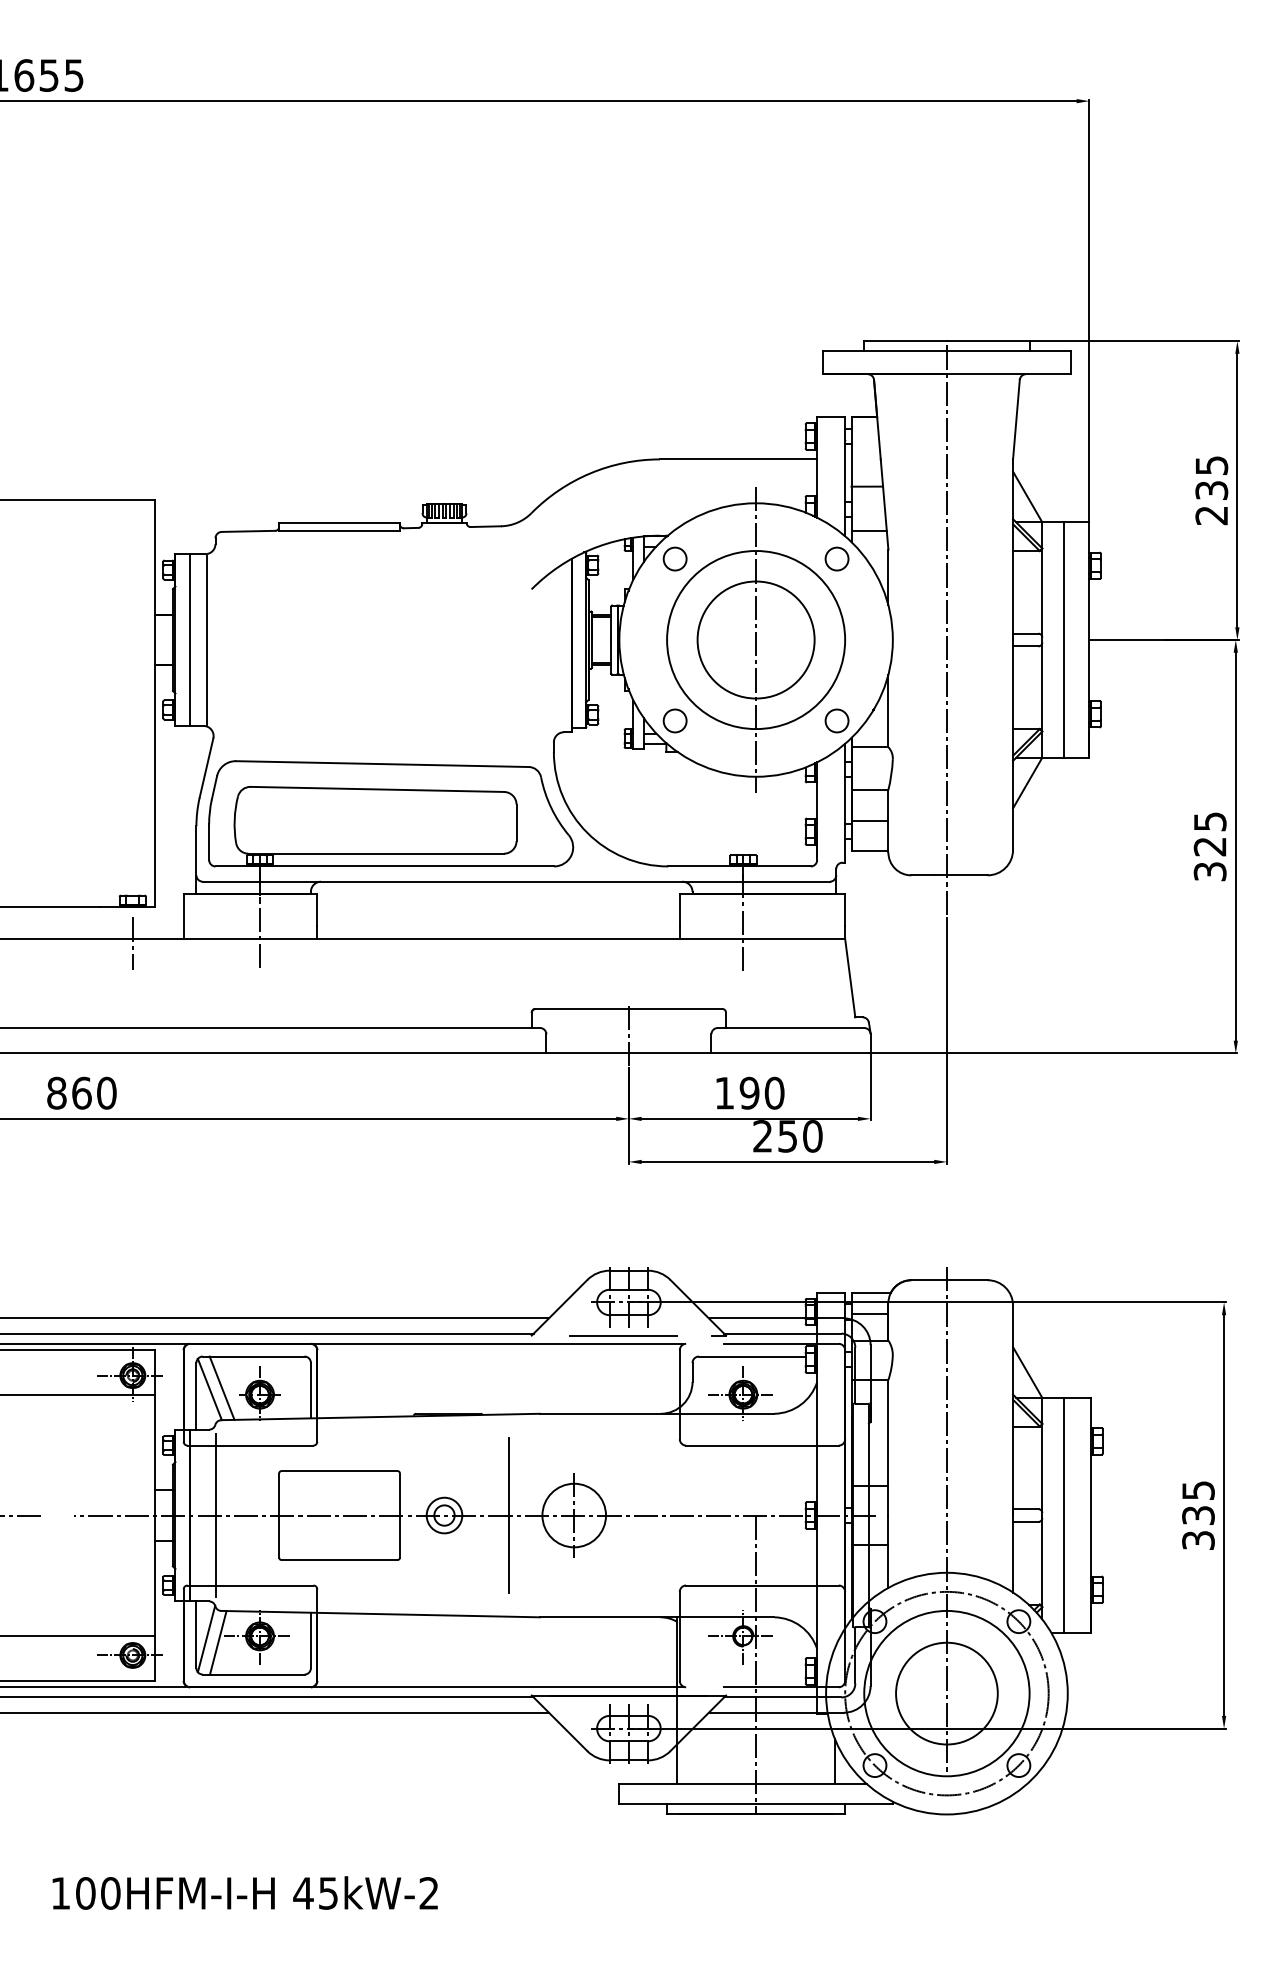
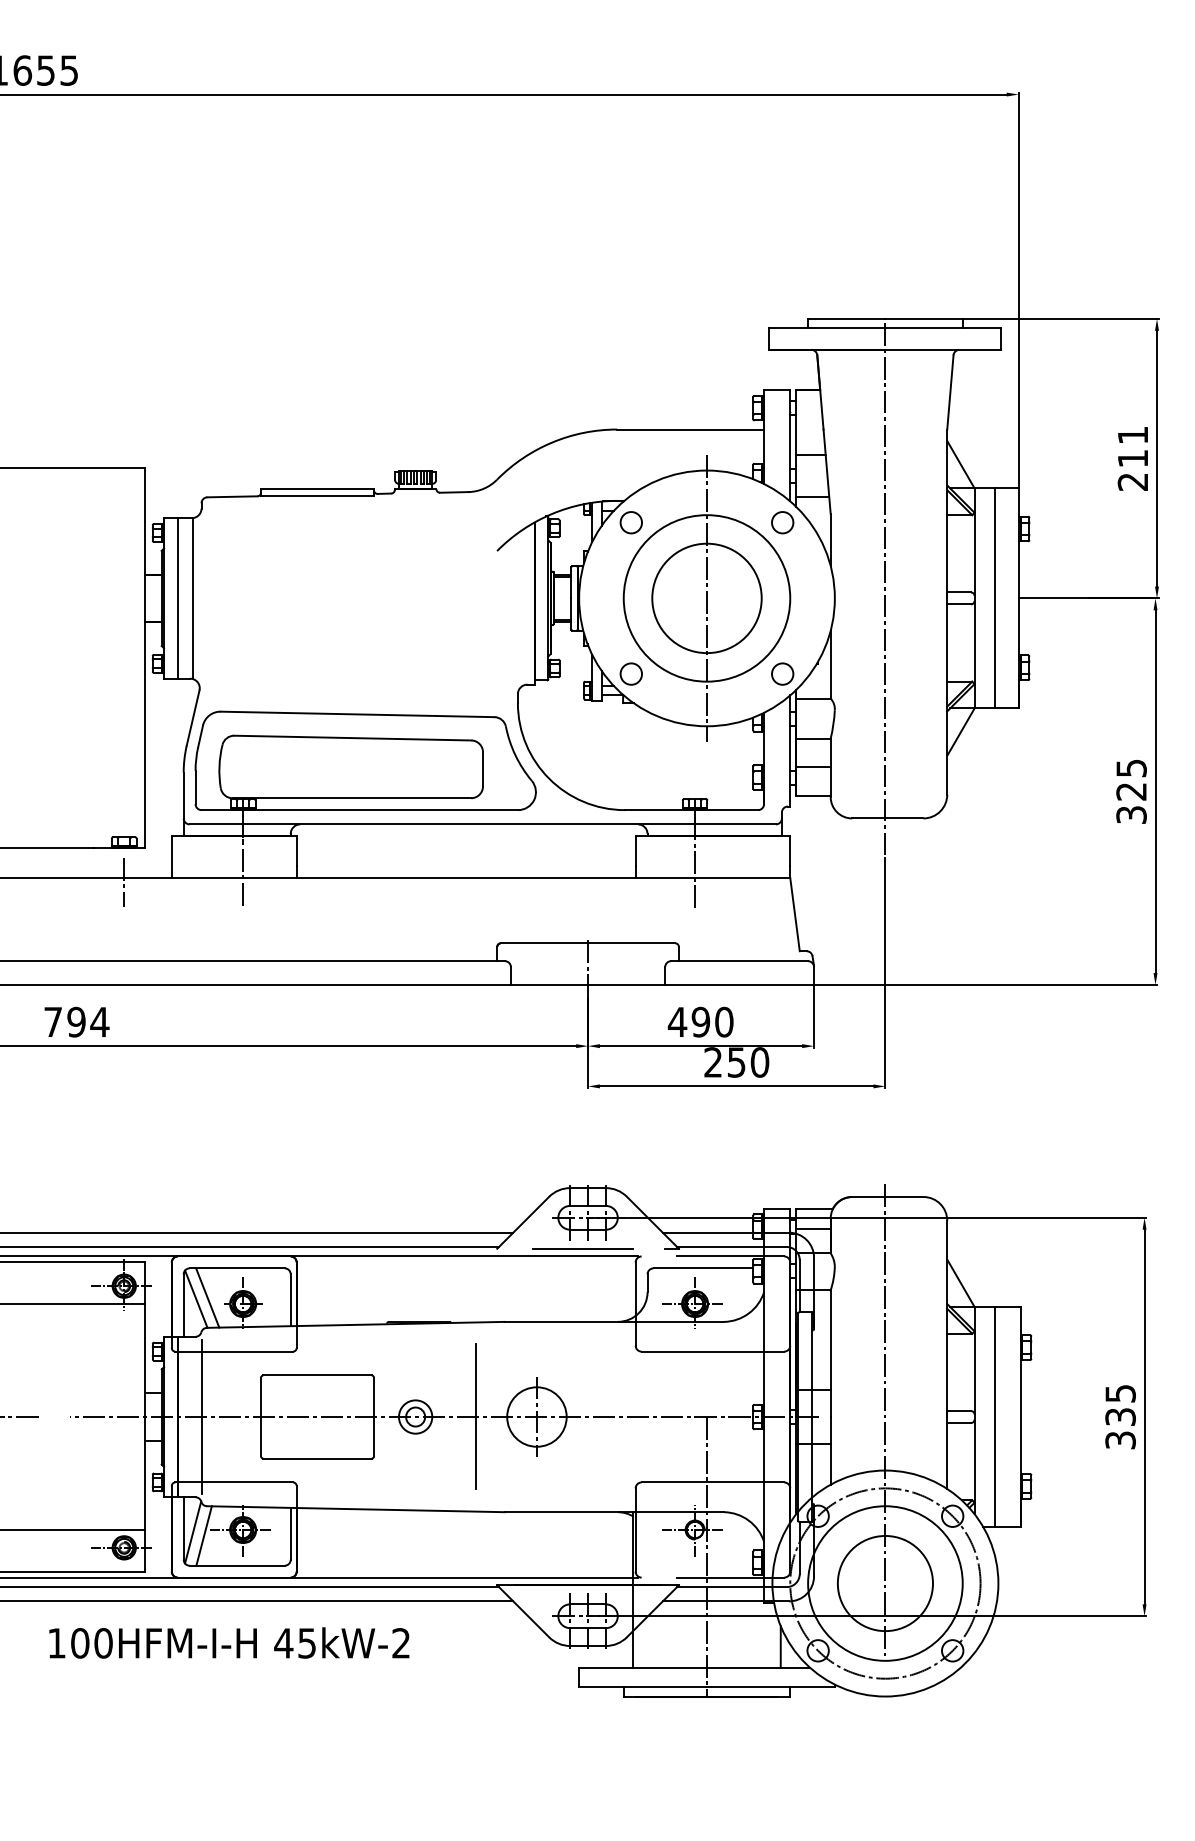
text: (1211, 477) -> (1132, 446), 235 -> 211
text: (81, 1092) -> (76, 1021), 860 -> 794
text: (724, 1092) -> (677, 1021), 190 -> 490
text: (245, 1892) -> (229, 1642), moved

